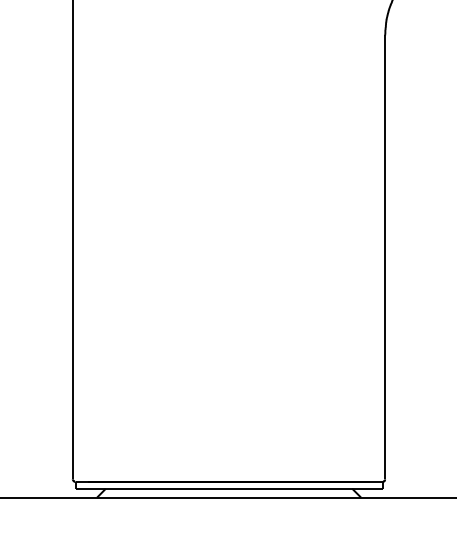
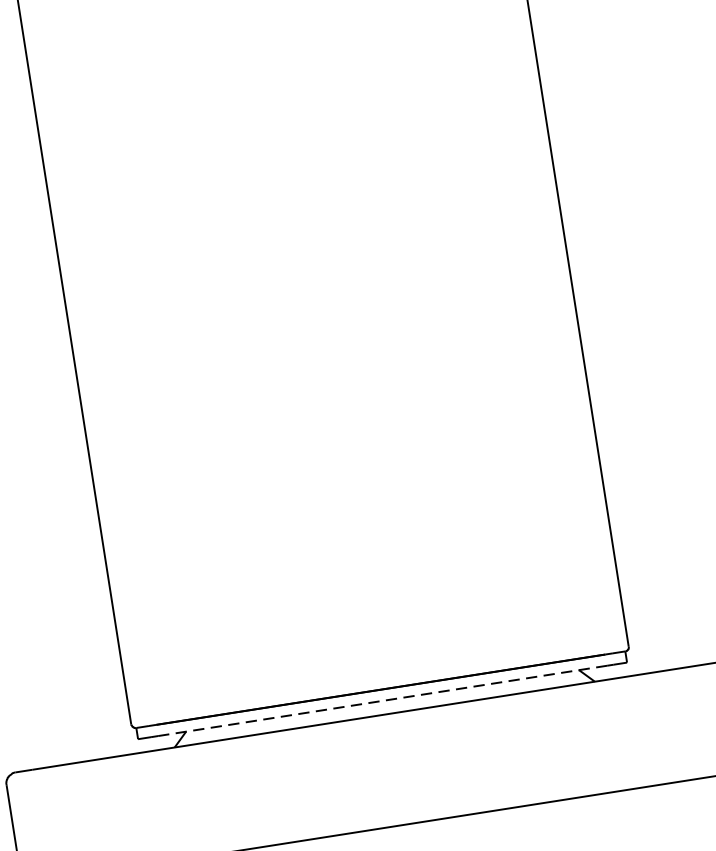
line: (229, 488) -> (383, 700), solid -> dashed

